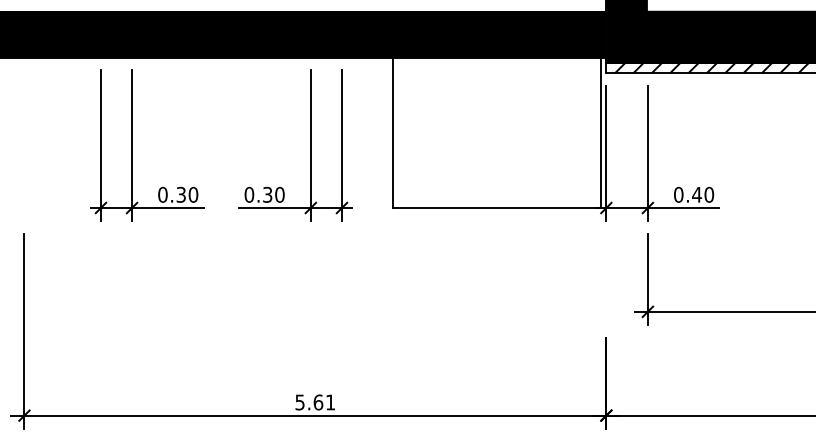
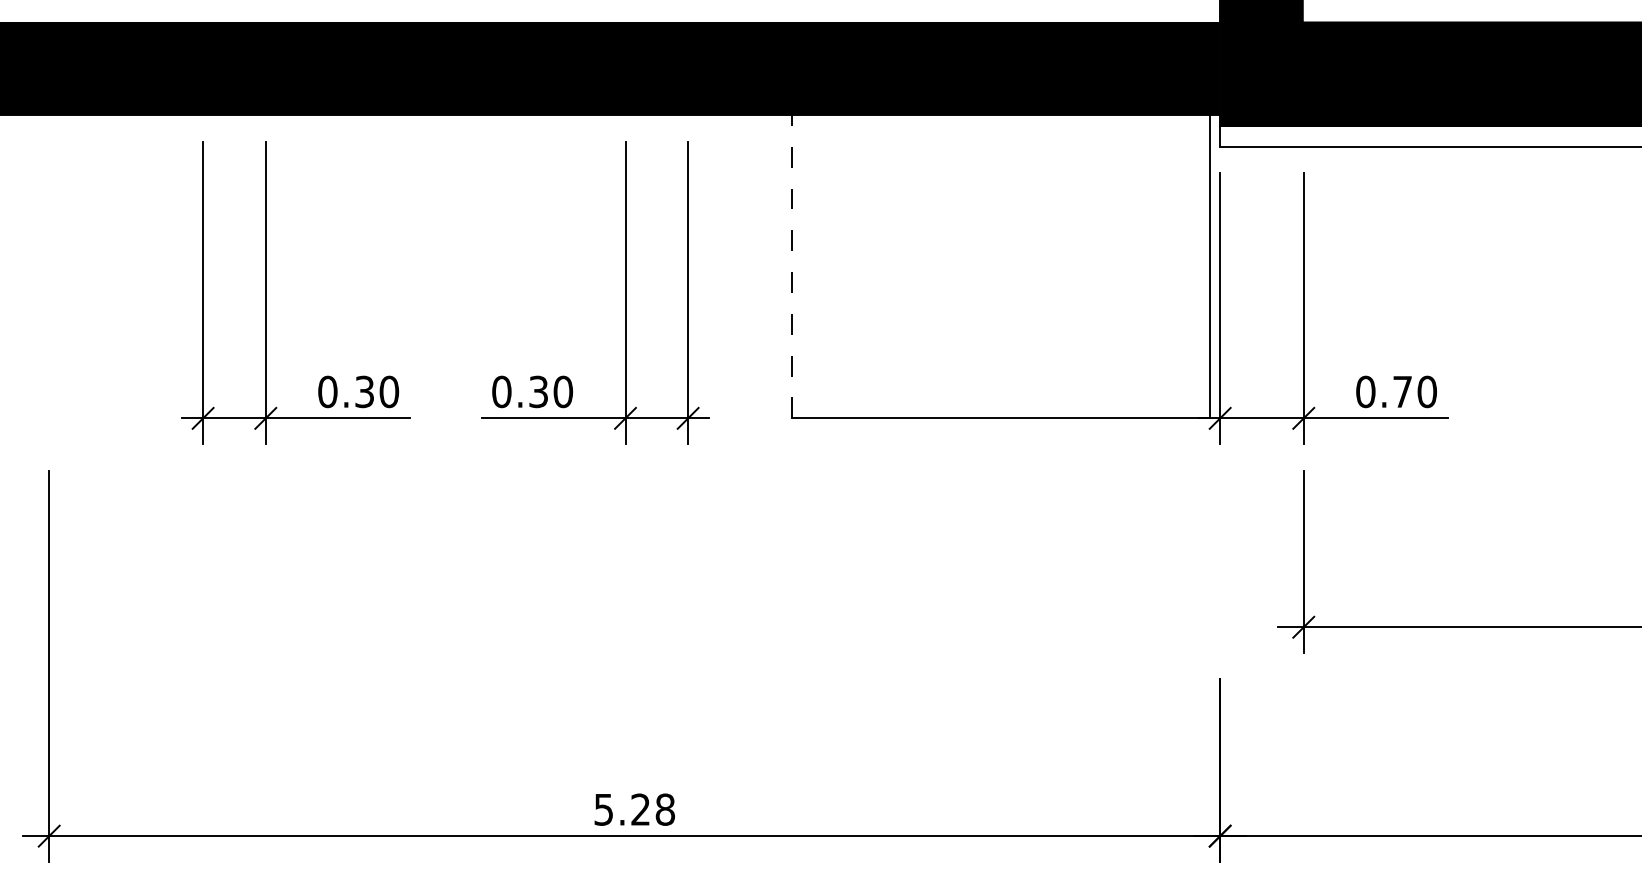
hatch: (707, 67) -> (1423, 135), removed
line: (393, 132) -> (791, 266), solid -> dashed
text: (697, 194) -> (1403, 391), 0.40 -> 0.70
text: (324, 402) -> (652, 809), 5.61 -> 5.28

